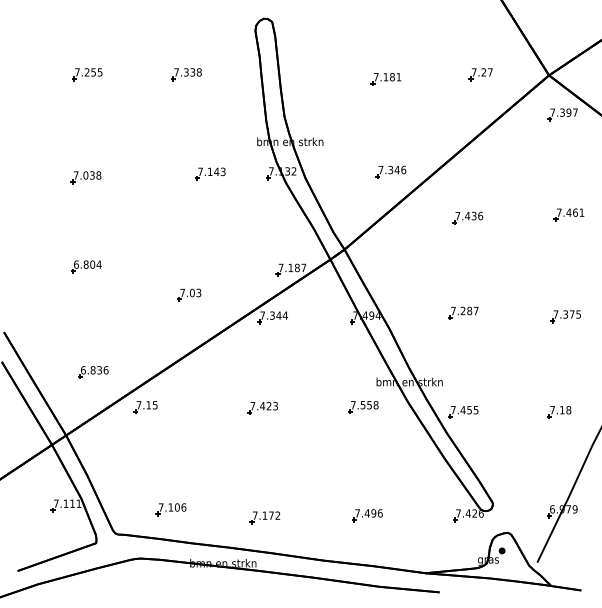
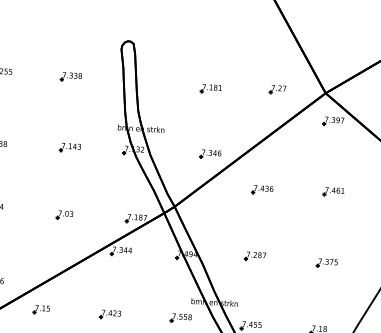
part: (210, 173) -> (70, 147), moved
part: (189, 294) -> (64, 214), moved
part: (145, 407) -> (41, 309), moved

